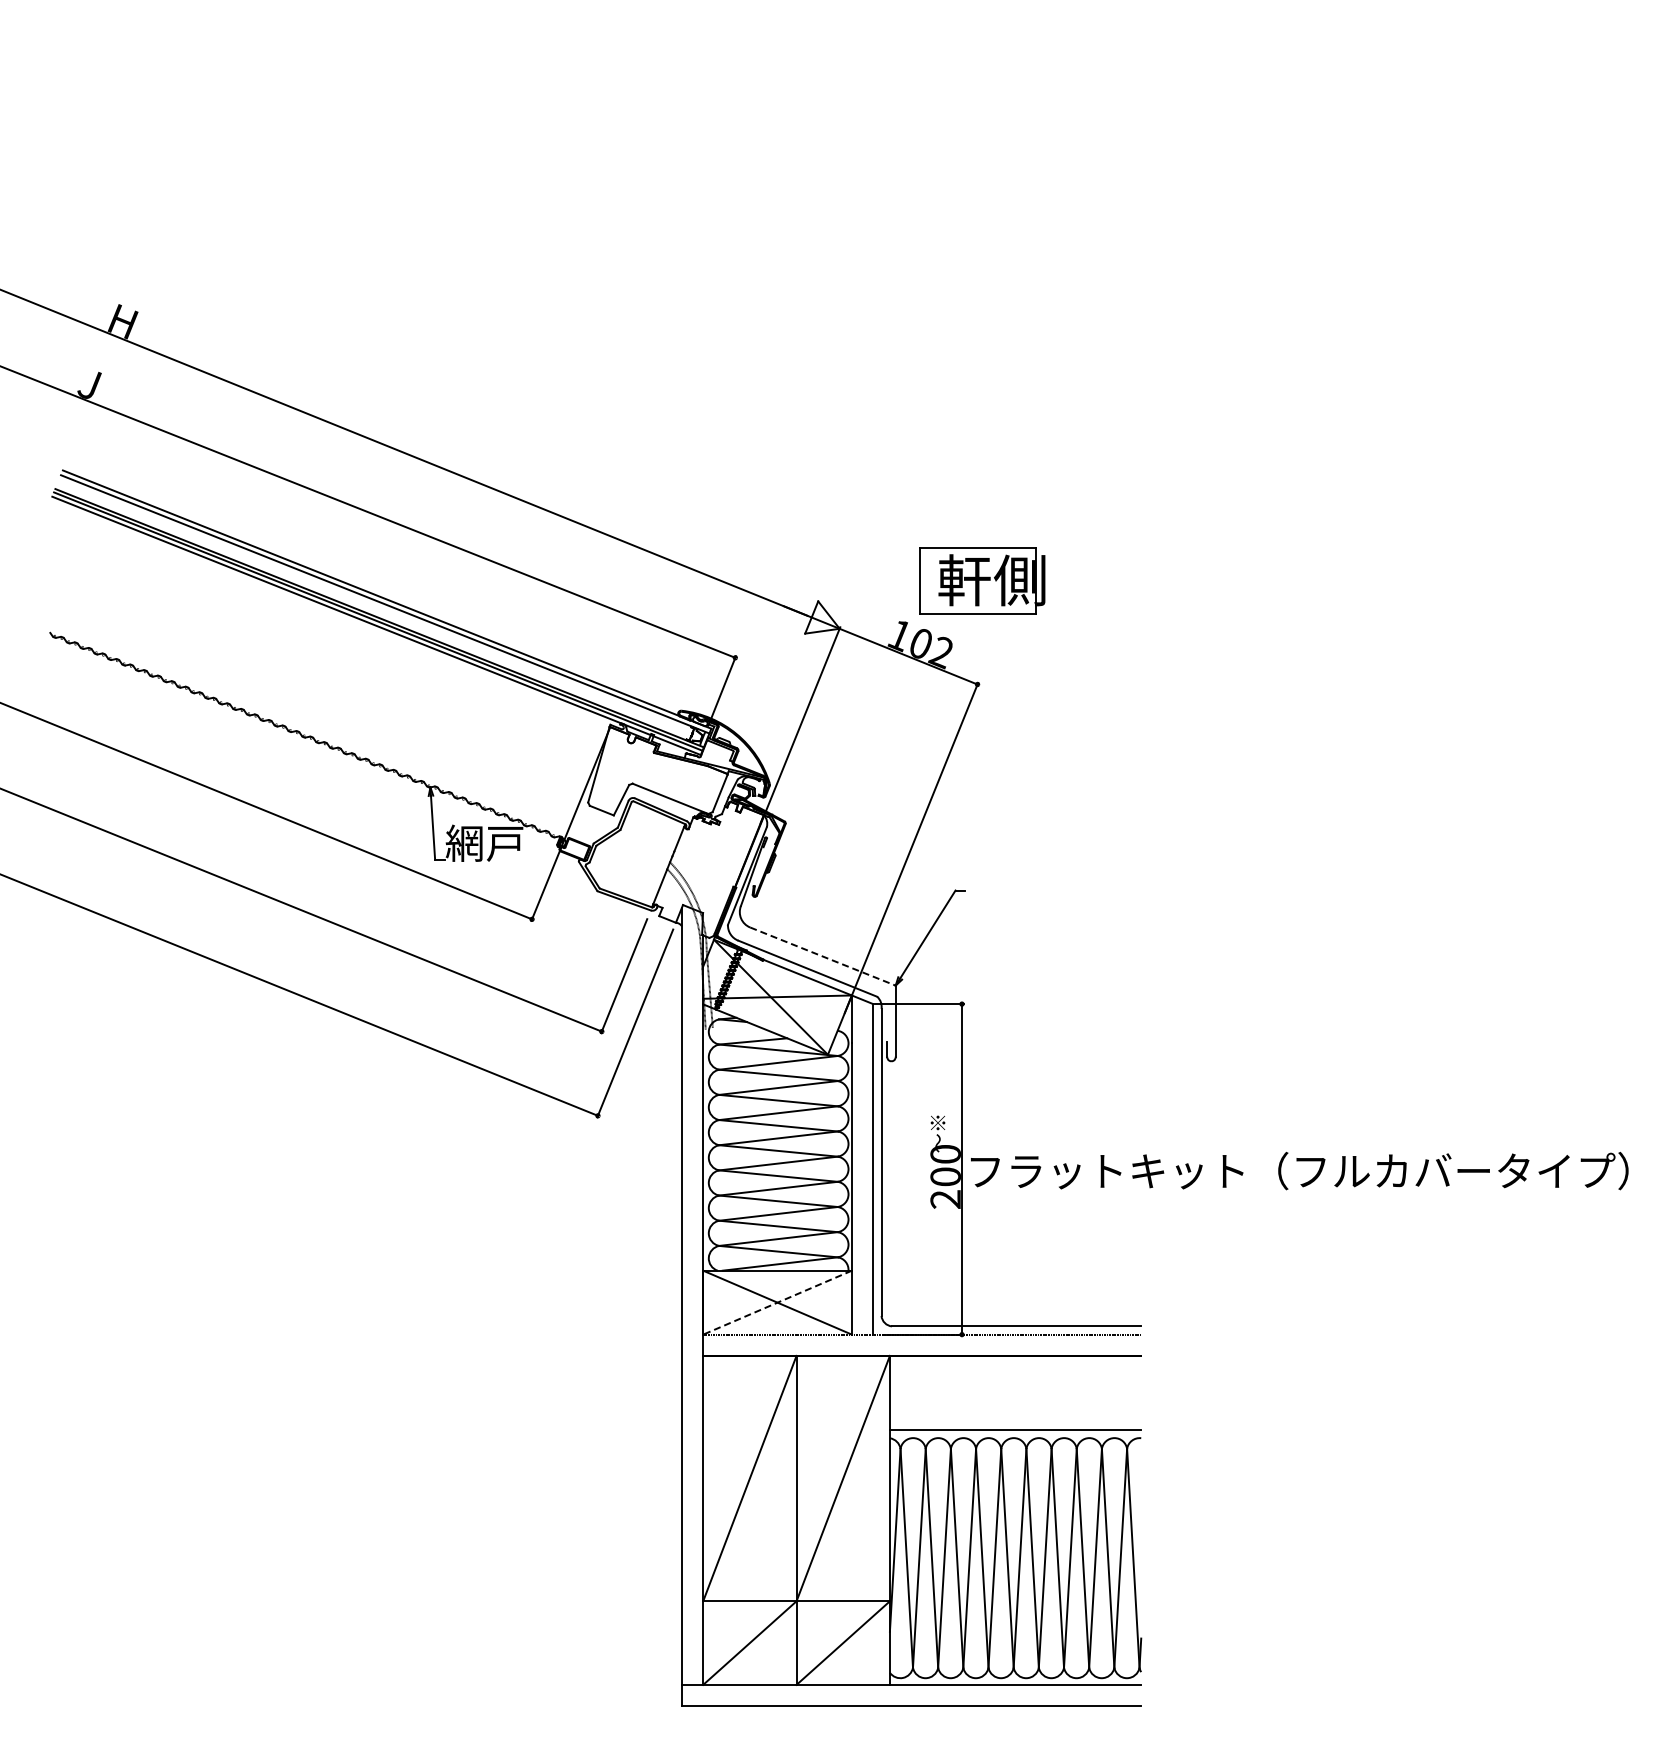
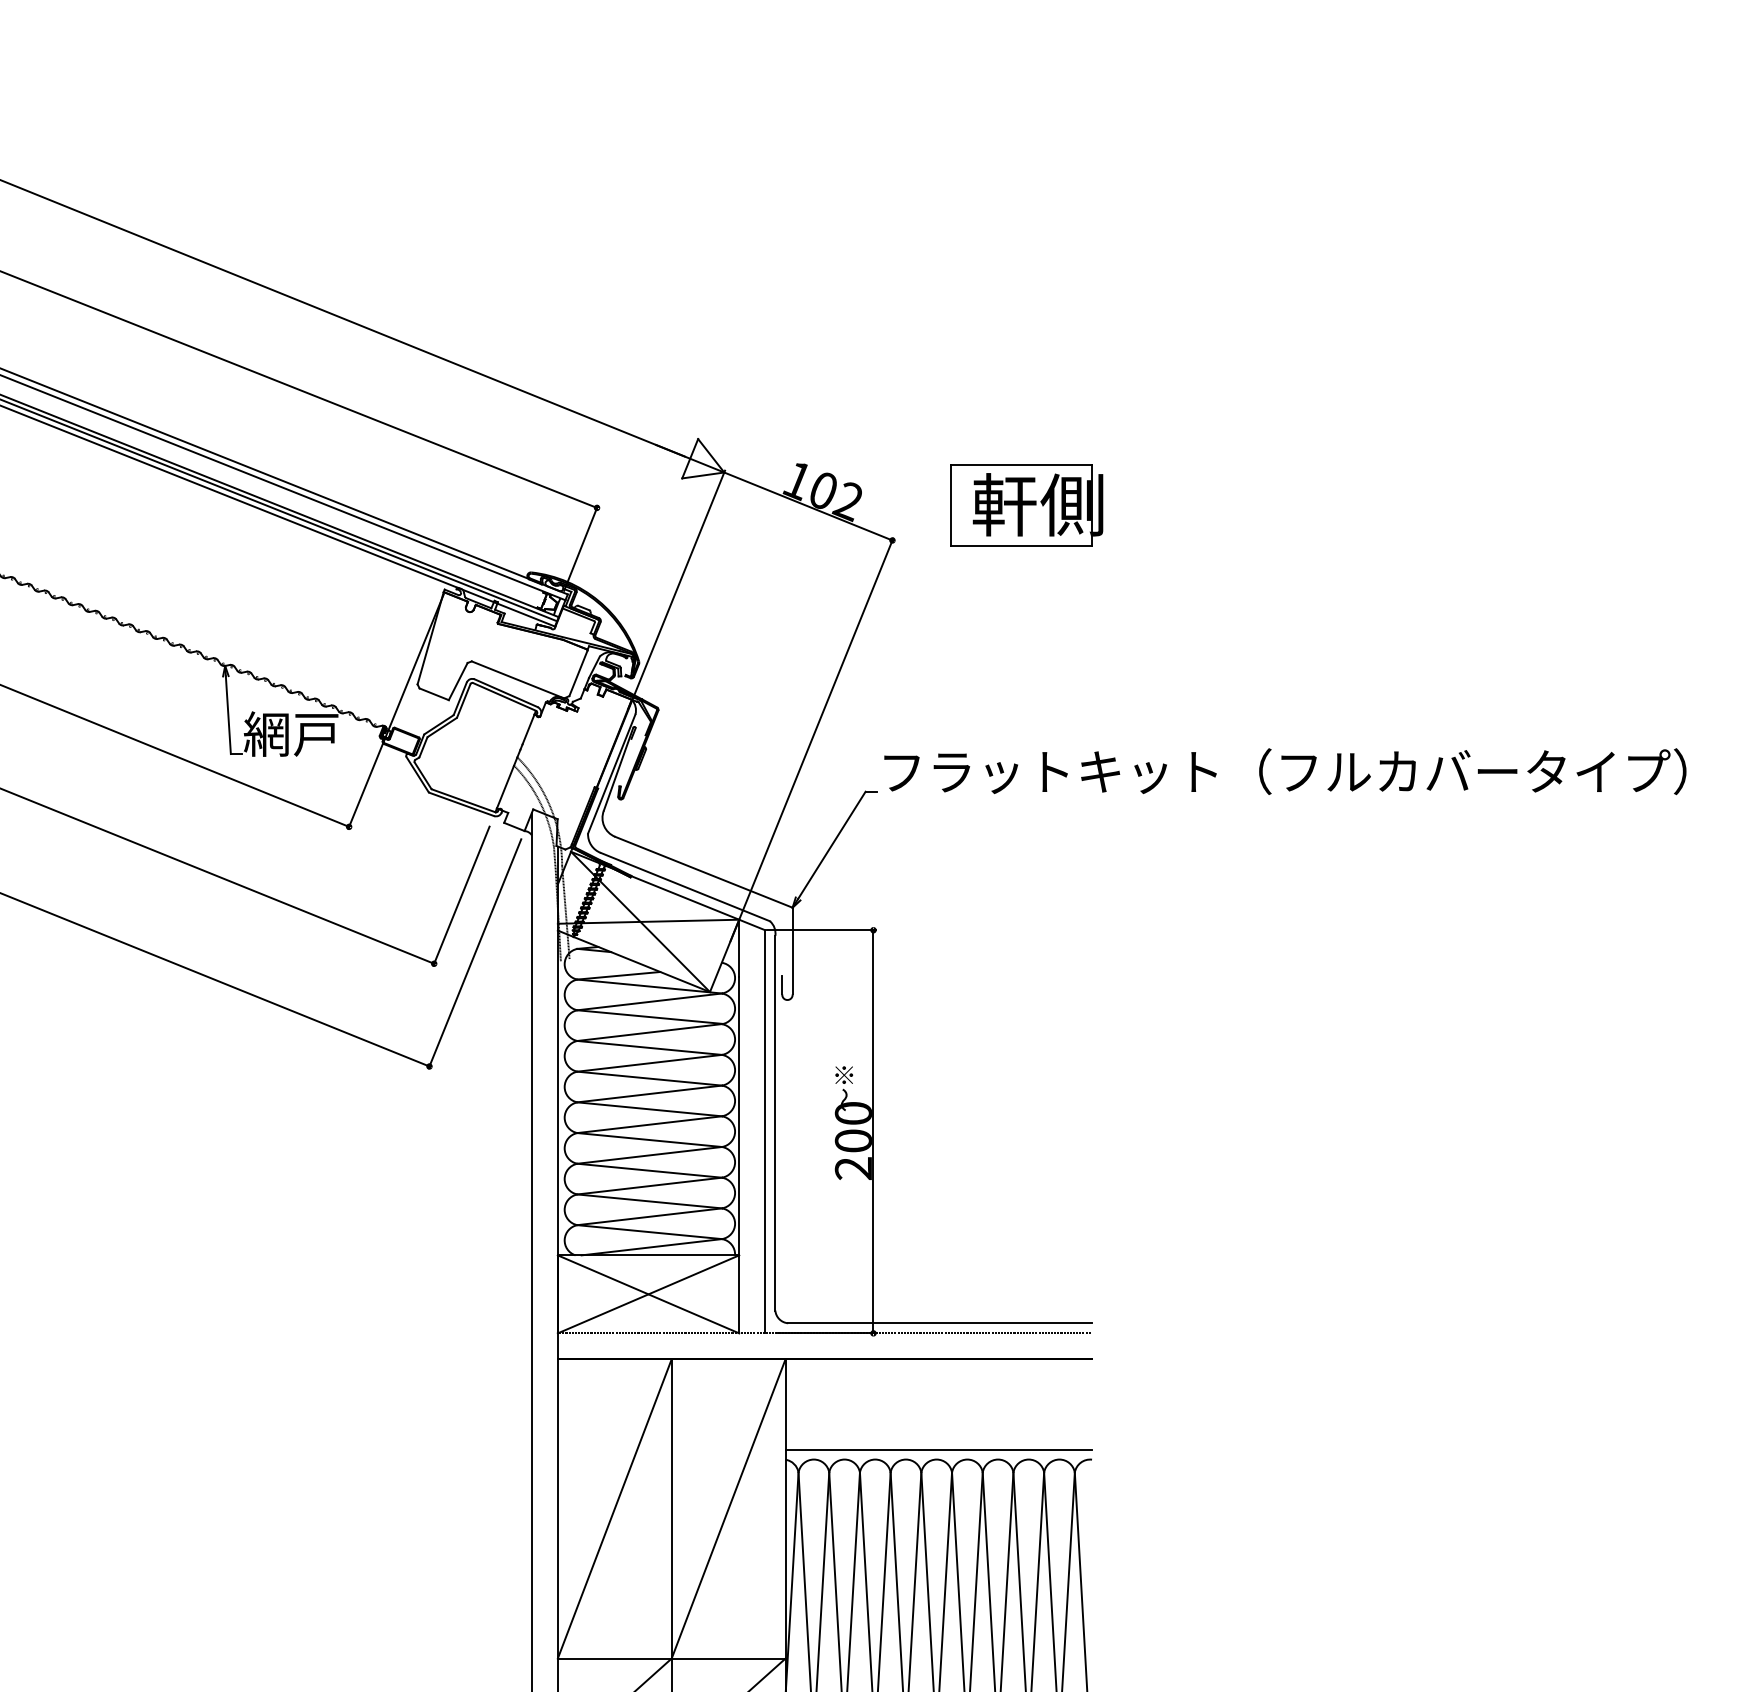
part: (982, 580) -> (1026, 505), moved
line: (823, 956) -> (704, 872), dashed -> solid
text: (1299, 1170) -> (1285, 770), moved
line: (777, 1302) -> (648, 1294), dashed -> solid

